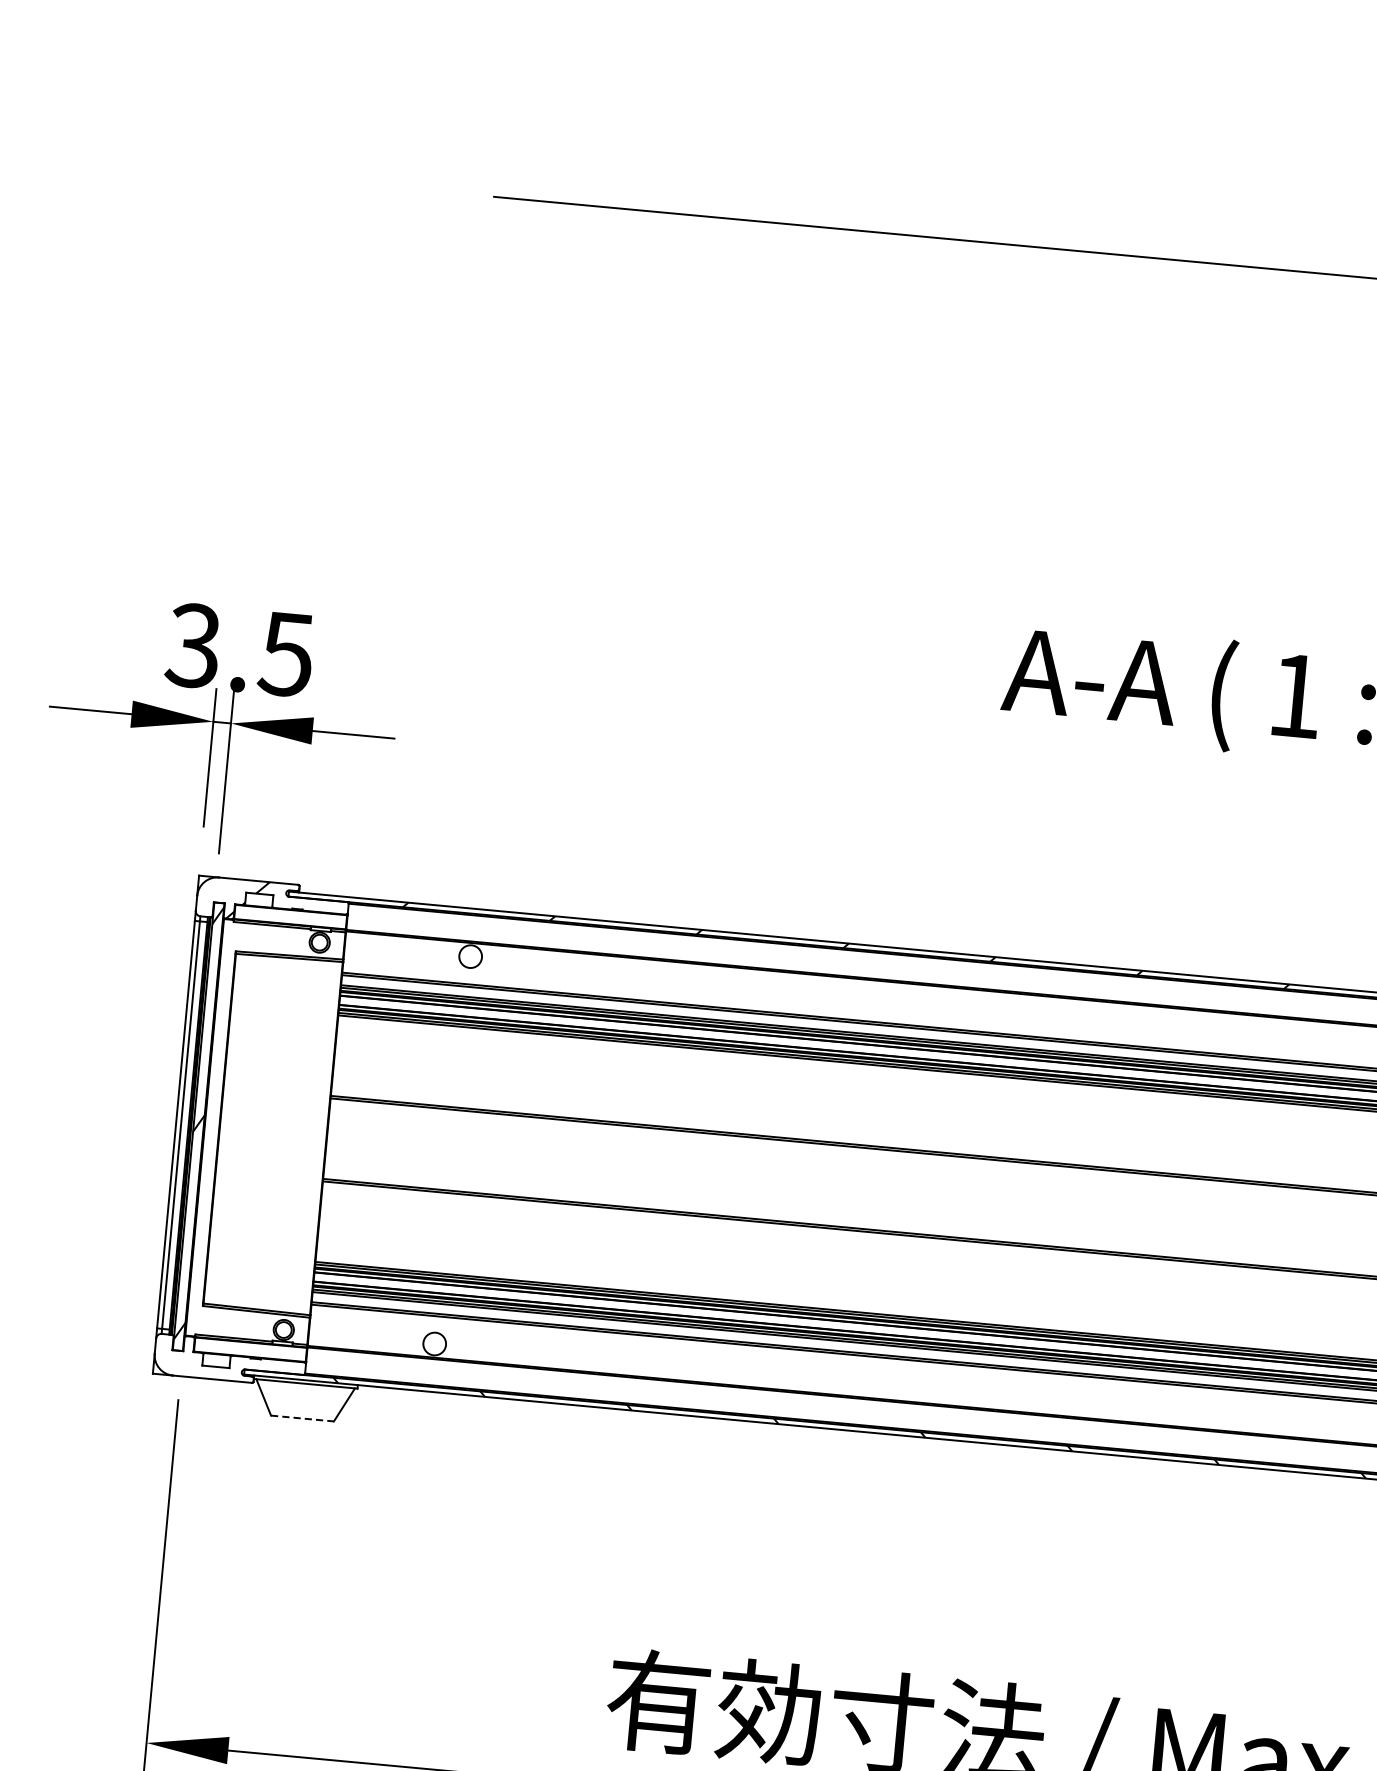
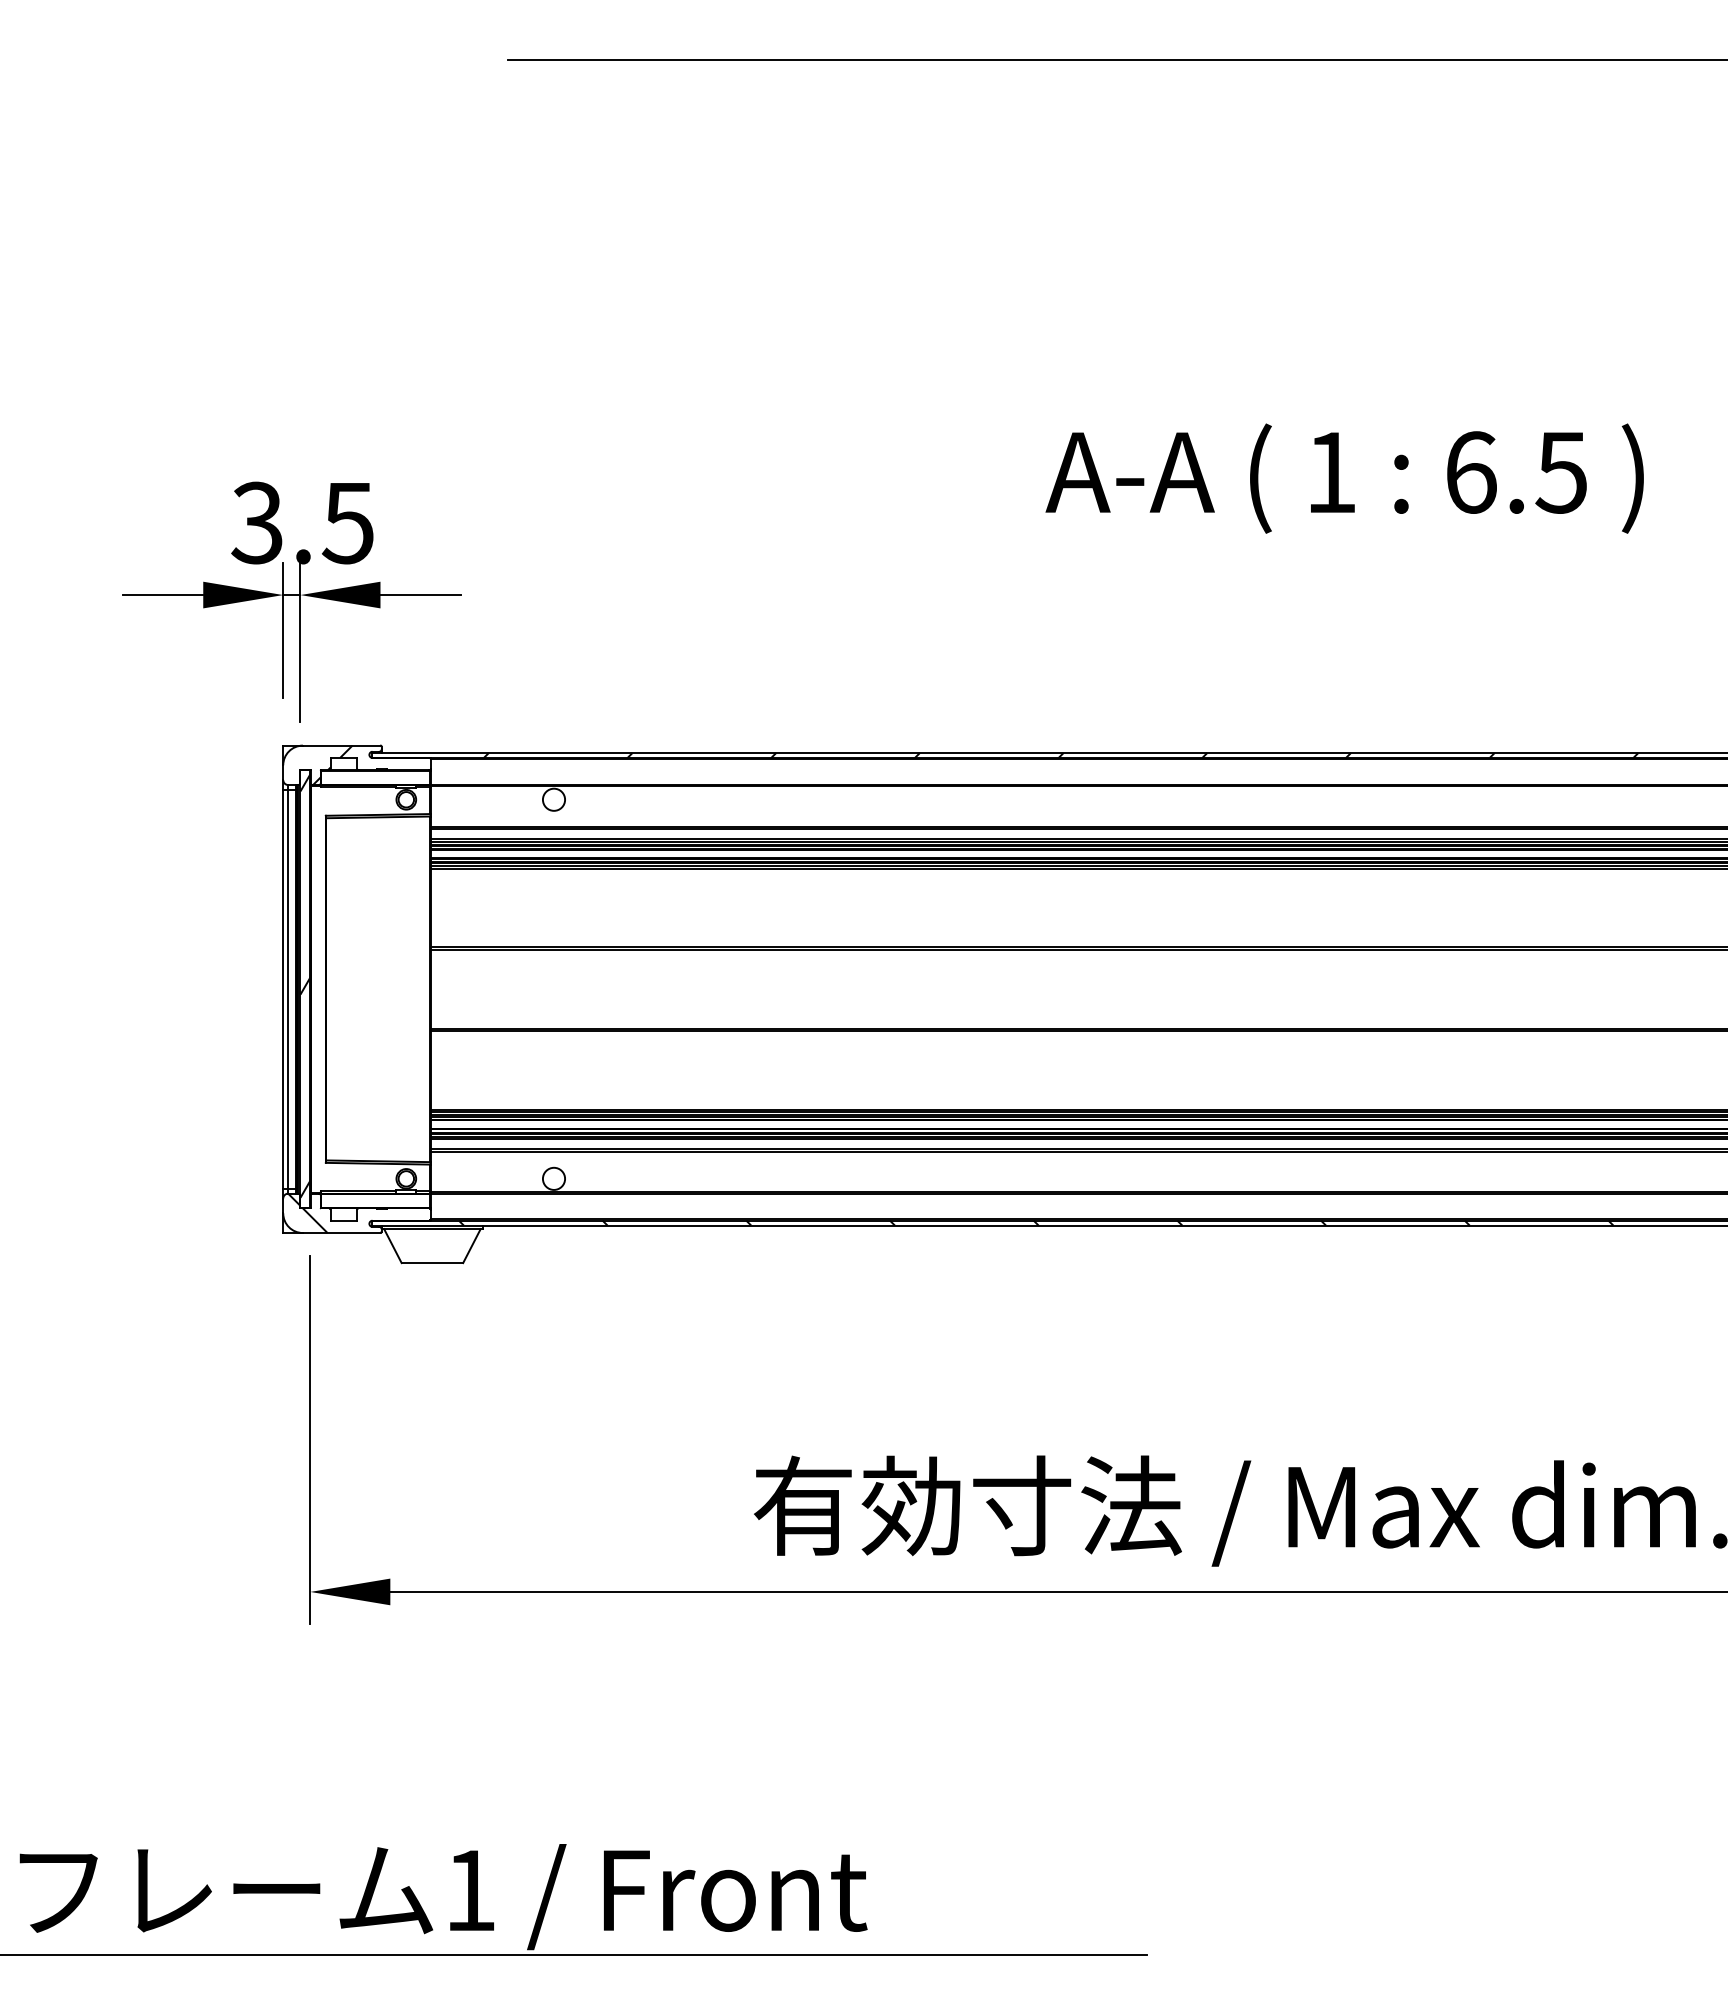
hatch: (179, 1356) -> (307, 1213), added
line: (302, 1418) -> (432, 1263), dashed -> solid

